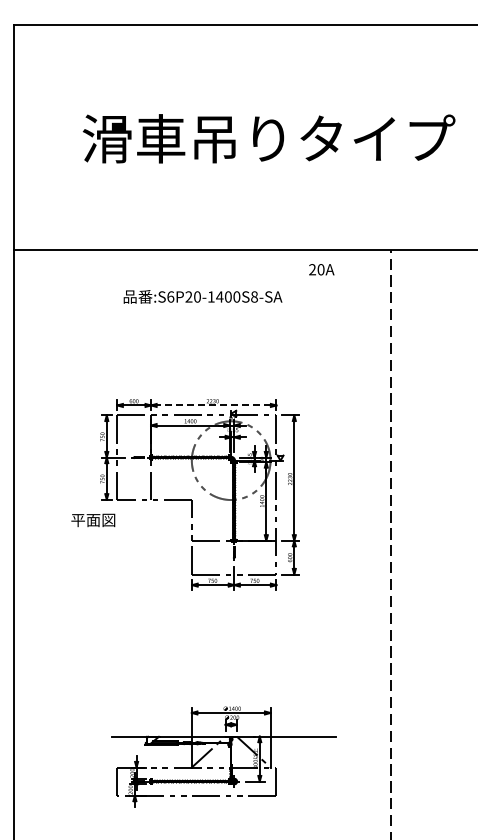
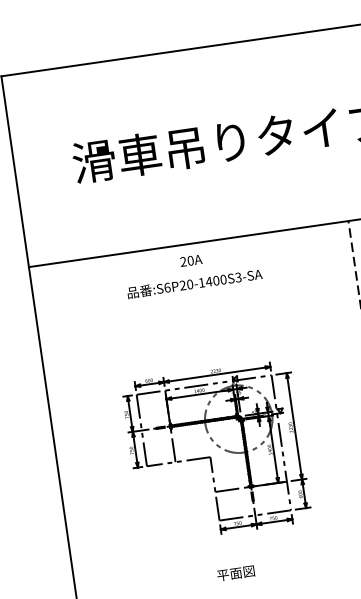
text: (321, 269) -> (191, 260), moved
text: (254, 296) -> (238, 277), :S6P20-1400S8-SA -> :S6P20-1400S3-SA
line: (213, 405) -> (216, 374), dashed -> solid
text: (93, 520) -> (236, 573), moved

